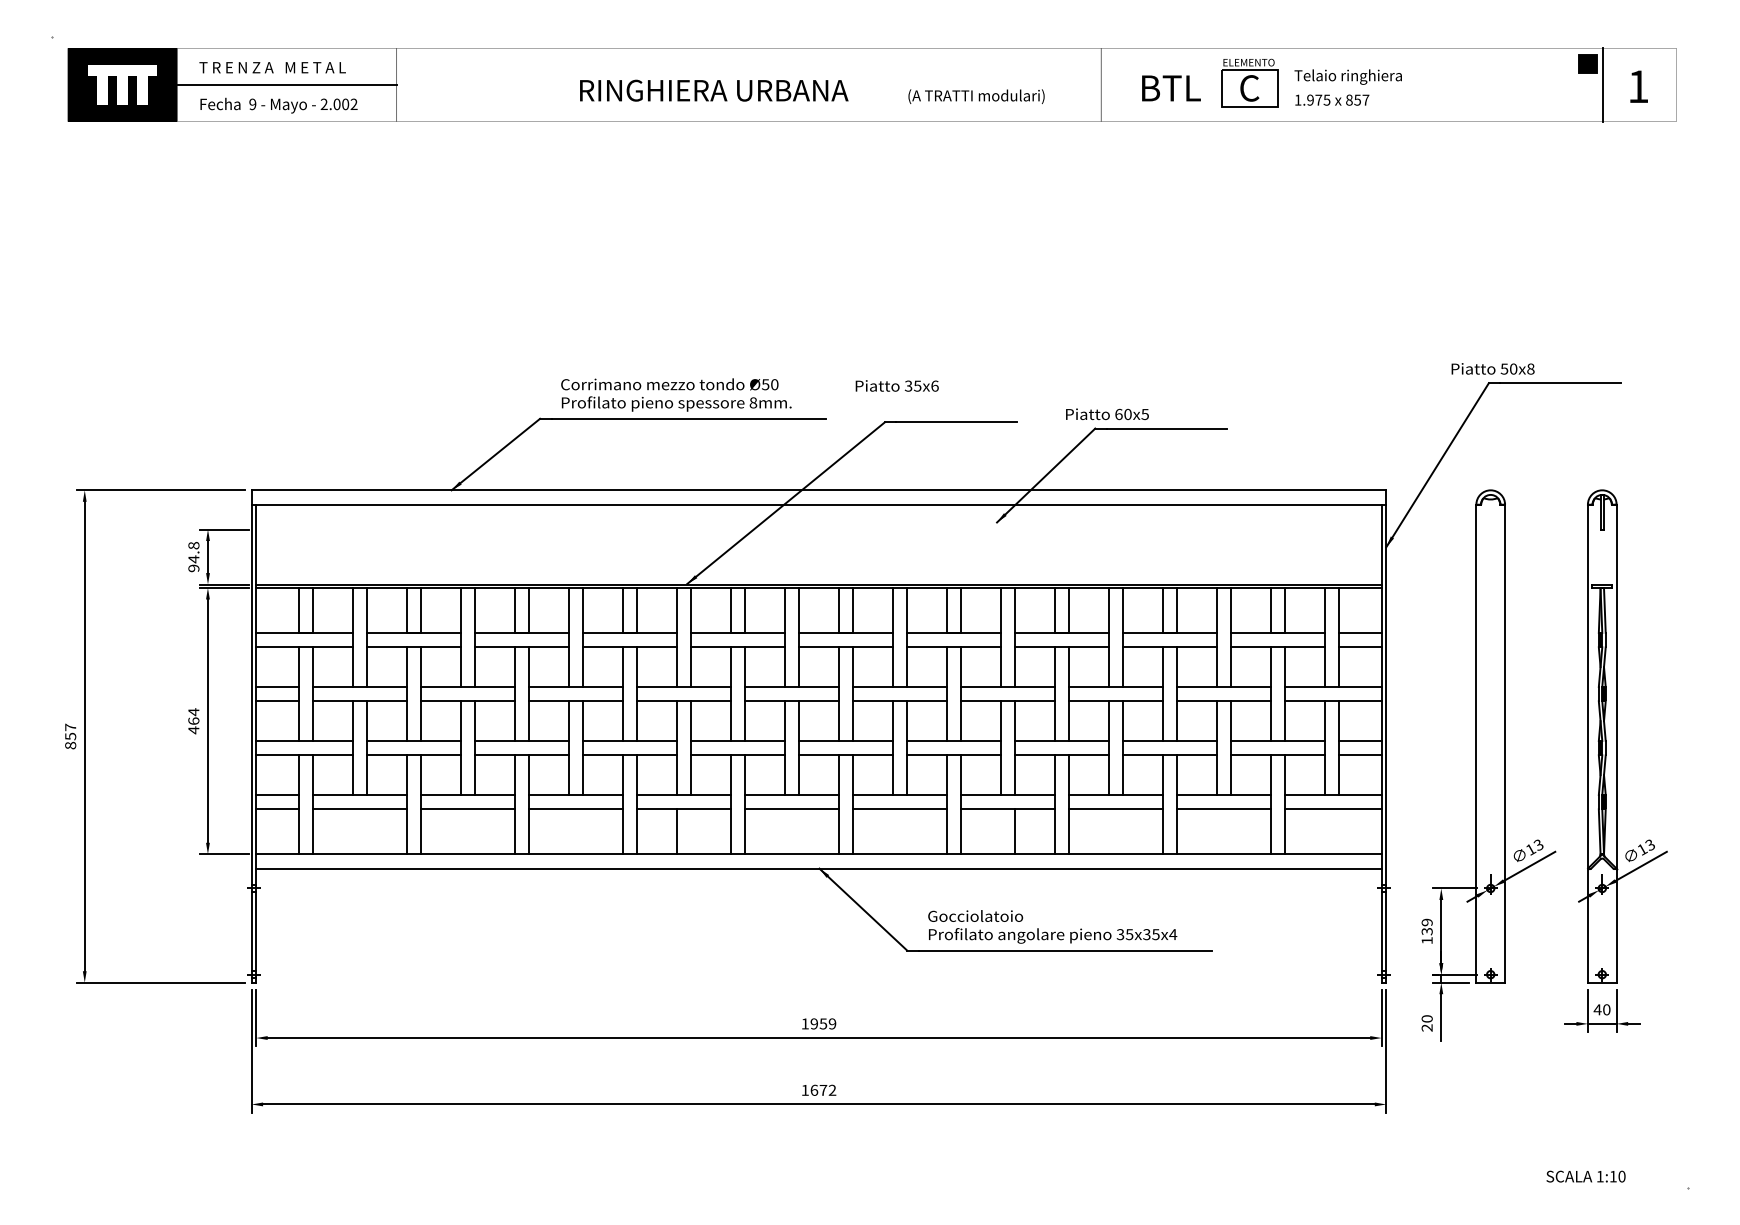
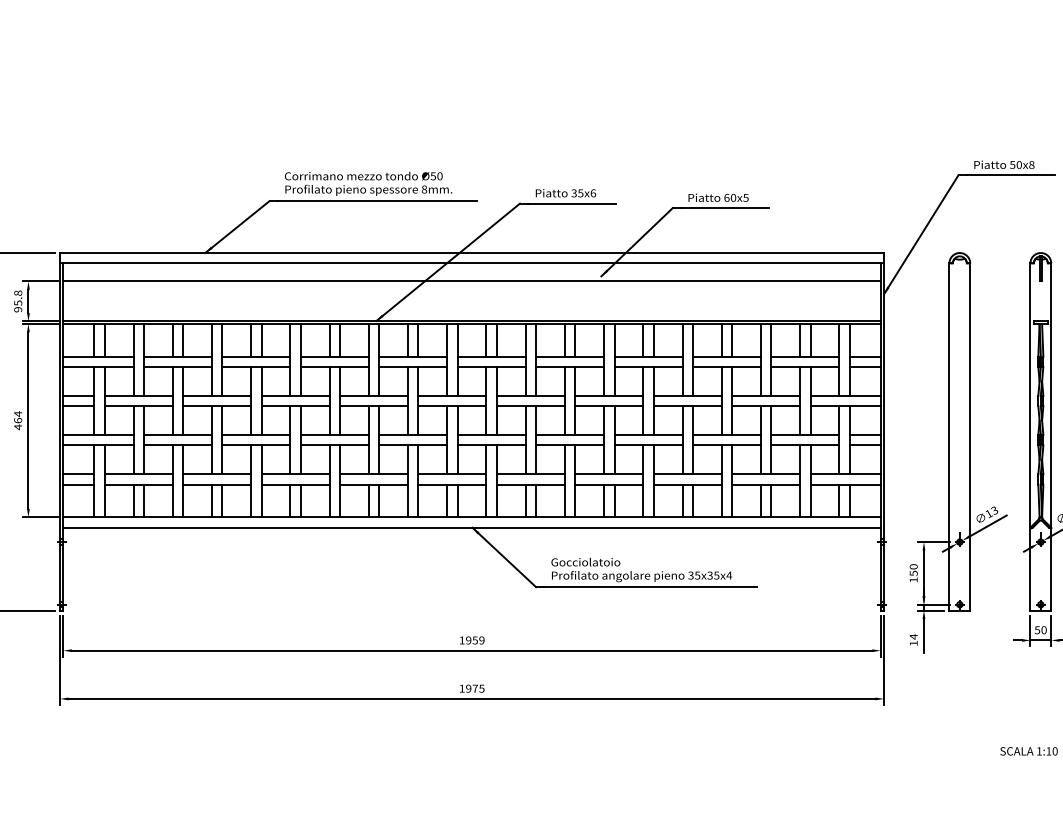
text: (1492, 368) -> (1003, 164), moved
text: (896, 385) -> (565, 192), moved
text: (1107, 414) -> (718, 197), moved
line: (818, 529) -> (471, 281), added
text: (193, 559) -> (17, 303), 94.8 -> 95.8
line: (352, 831) -> (133, 500), added
line: (367, 831) -> (144, 500), added
line: (460, 831) -> (211, 500), added
line: (475, 831) -> (222, 500), added
line: (568, 831) -> (290, 500), added
line: (583, 831) -> (301, 500), added
line: (691, 831) -> (379, 500), added
line: (784, 831) -> (447, 500), added
line: (799, 831) -> (457, 500), added
line: (892, 831) -> (525, 500), added
line: (907, 831) -> (536, 500), added
line: (1000, 831) -> (603, 500), added
line: (1108, 831) -> (682, 500), added
line: (1123, 831) -> (693, 500), added
line: (1216, 831) -> (760, 500), added
line: (1231, 831) -> (771, 500), added
line: (1324, 831) -> (839, 500), added
line: (1339, 831) -> (850, 500), added
text: (1426, 926) -> (913, 569), 139 -> 150
text: (1597, 1009) -> (1037, 629), 40 -> 50
text: (1426, 1023) -> (913, 640), 20 -> 14
text: (823, 1089) -> (475, 688), 1672 -> 1975

